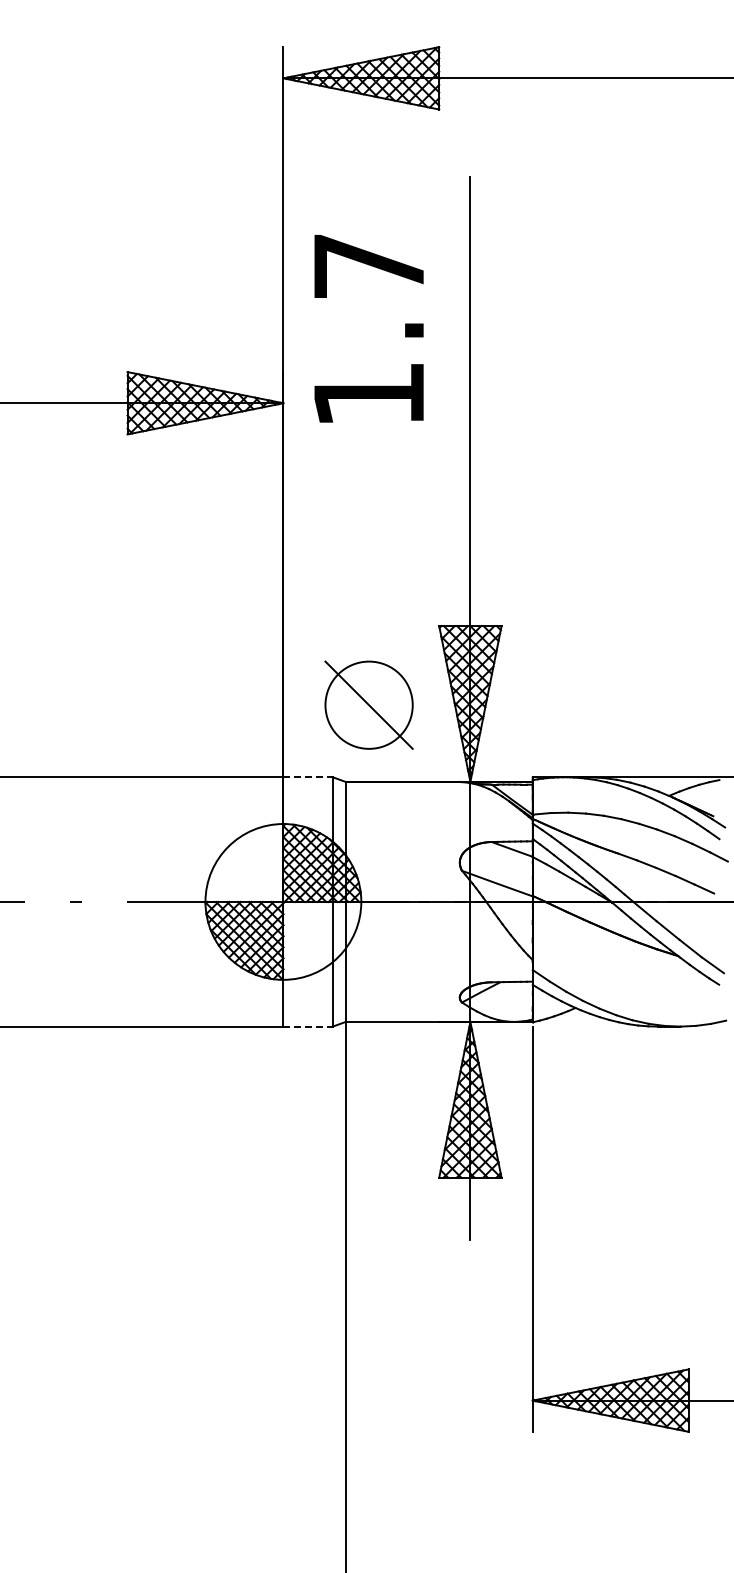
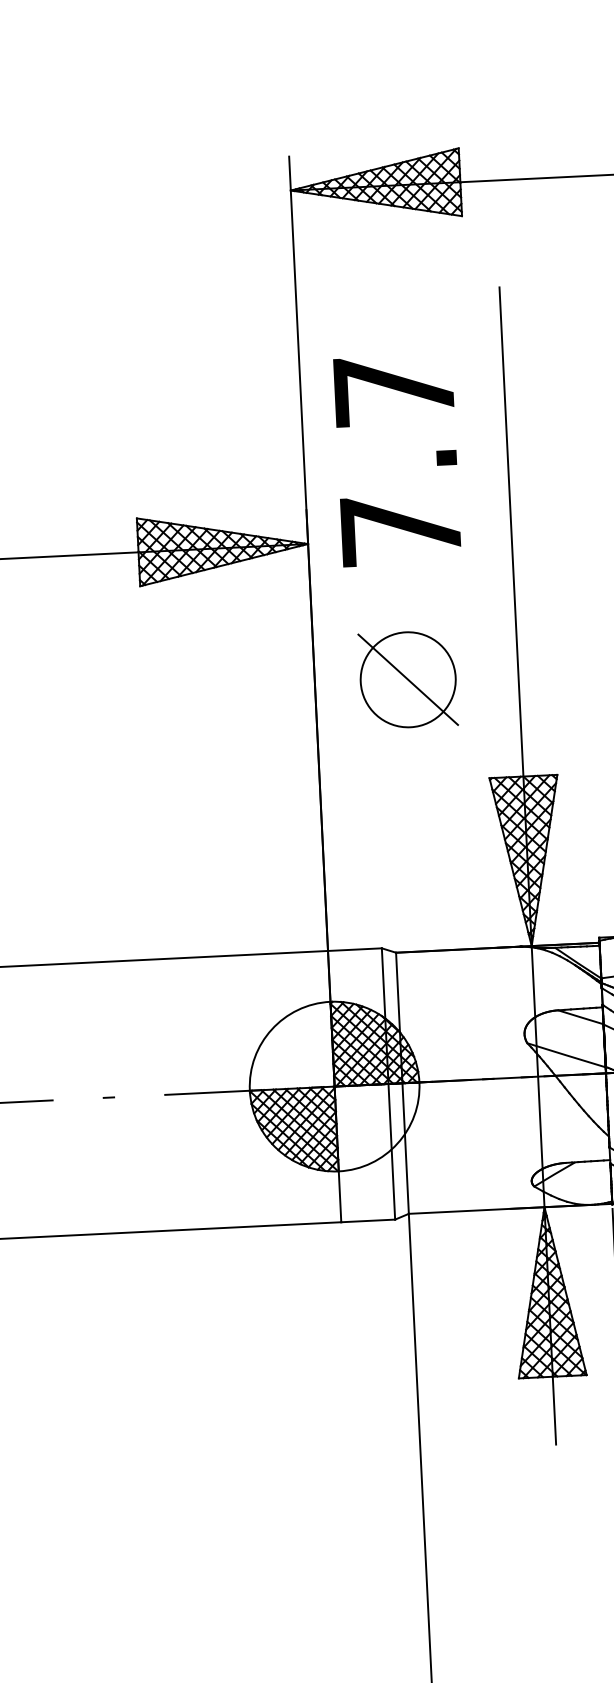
text: (368, 394) -> (400, 529), 1.7 -> 7.7
part: (368, 704) -> (407, 679), moved
line: (308, 777) -> (355, 949), dashed -> solid
line: (308, 1026) -> (368, 1220), dashed -> solid

